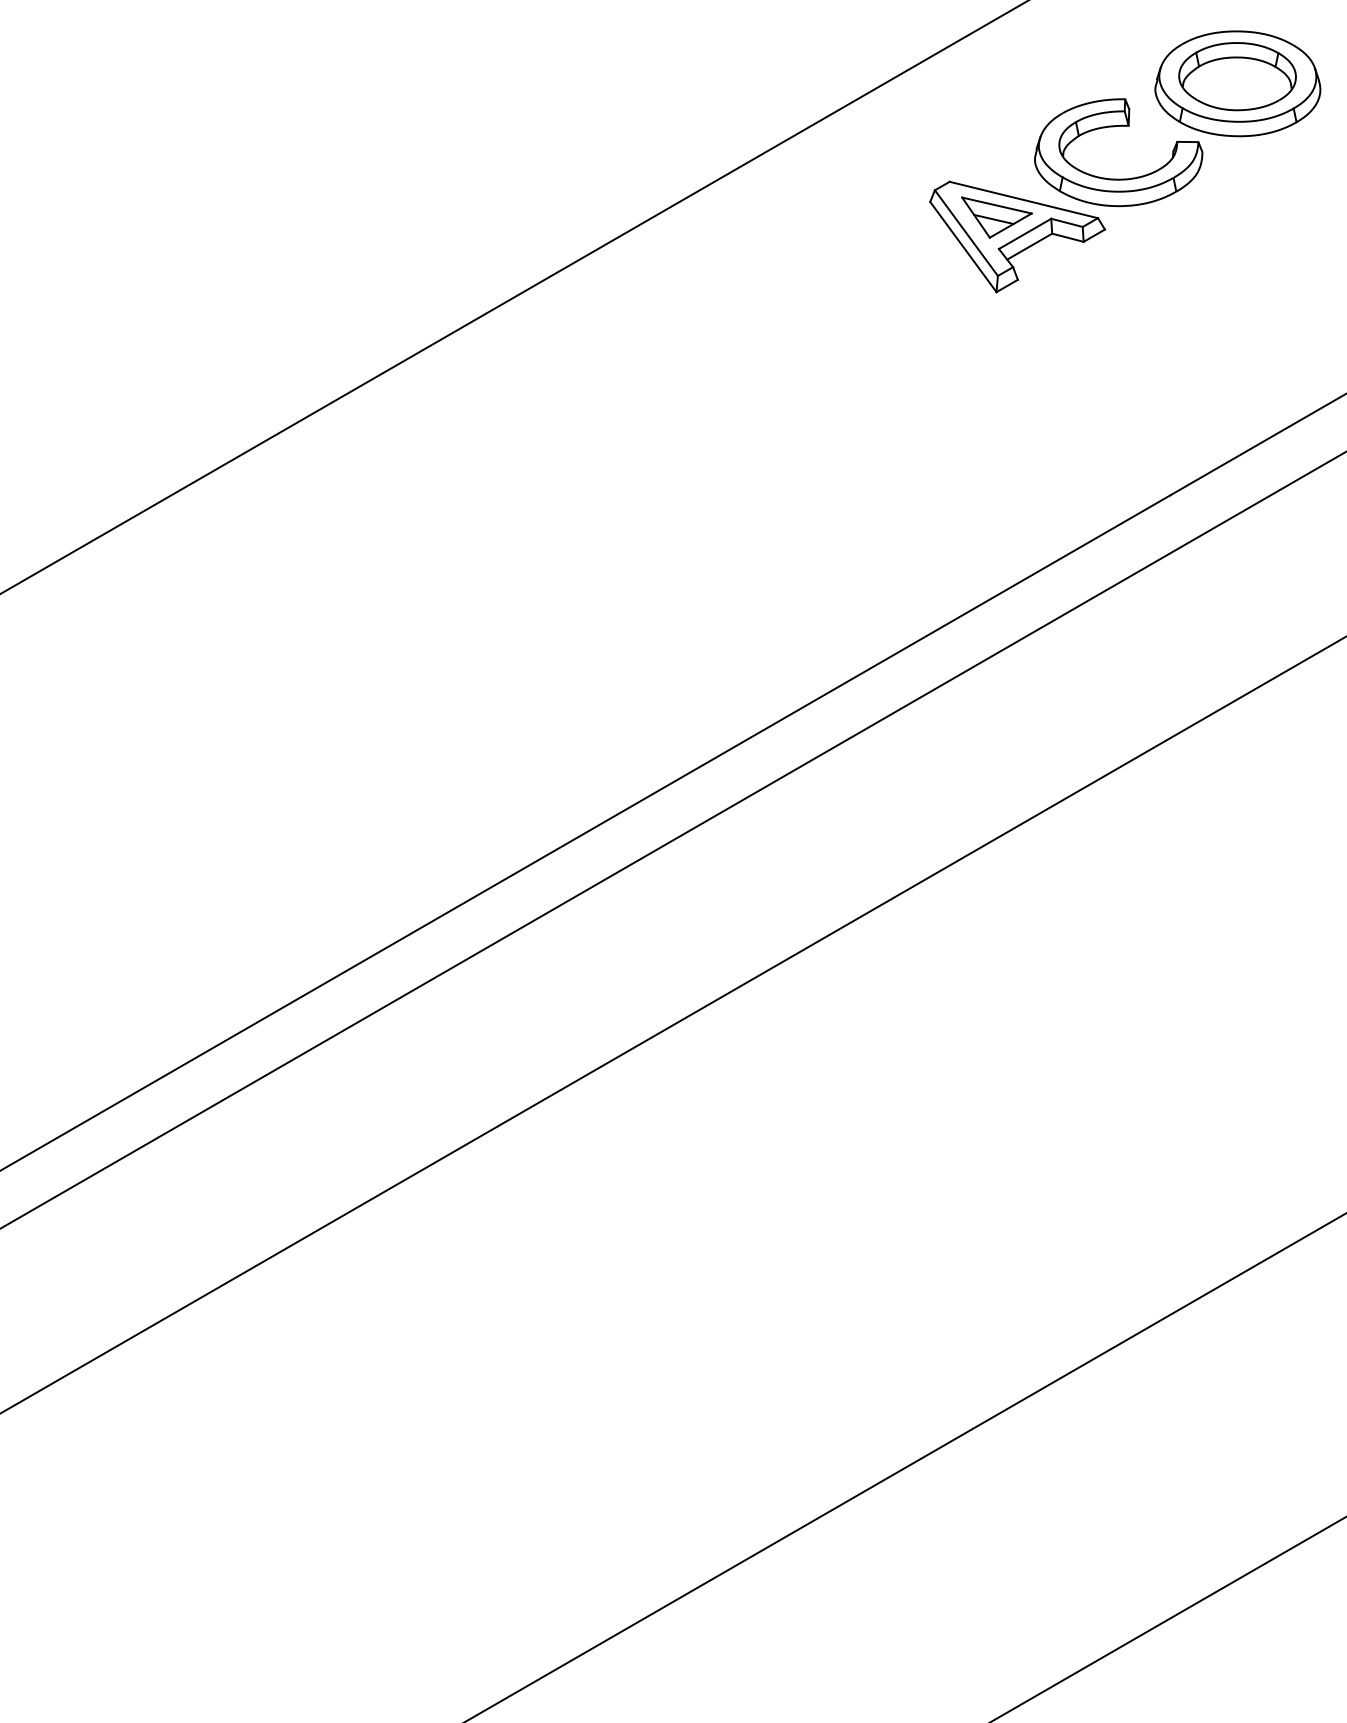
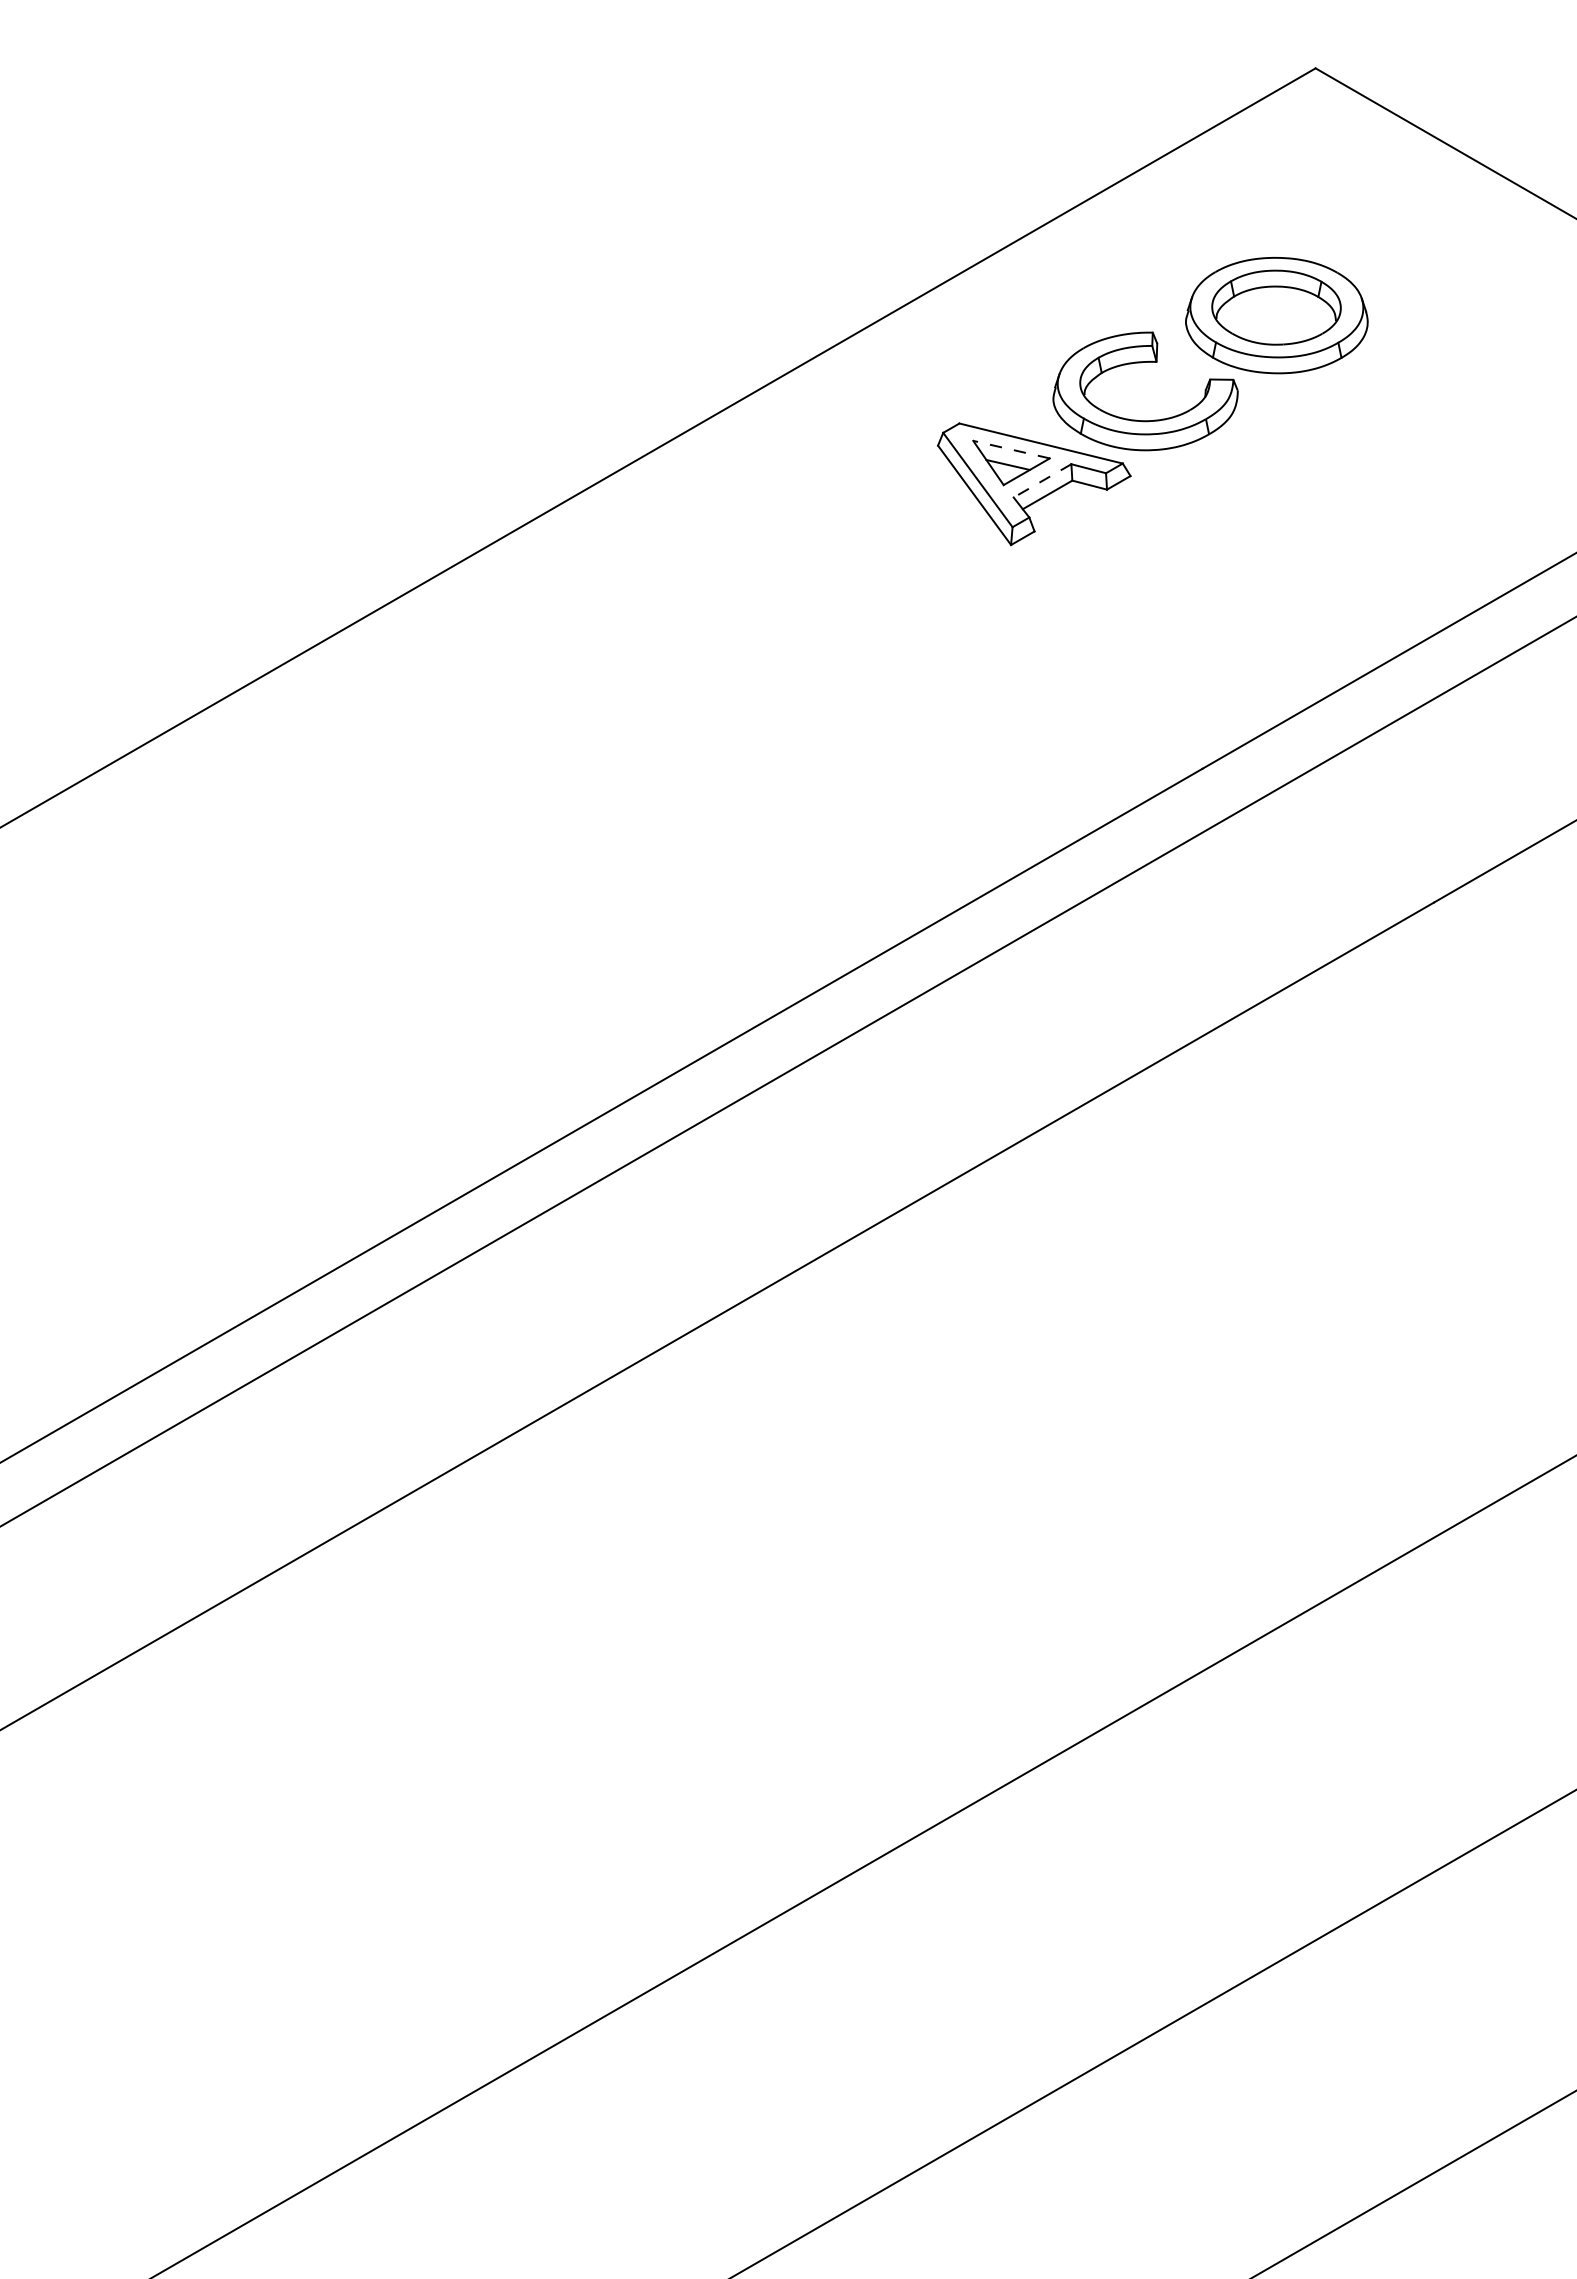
line: (996, 205) -> (1011, 449), solid -> dashed
line: (1025, 234) -> (1042, 481), solid -> dashed

